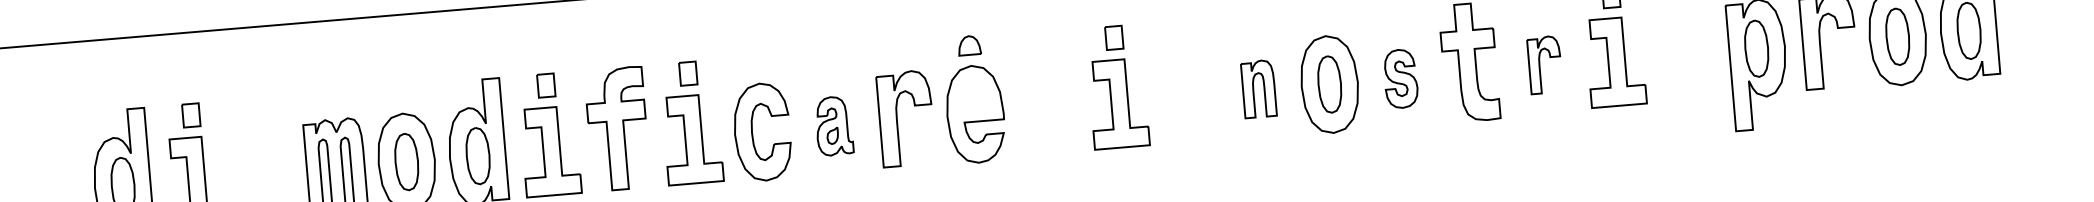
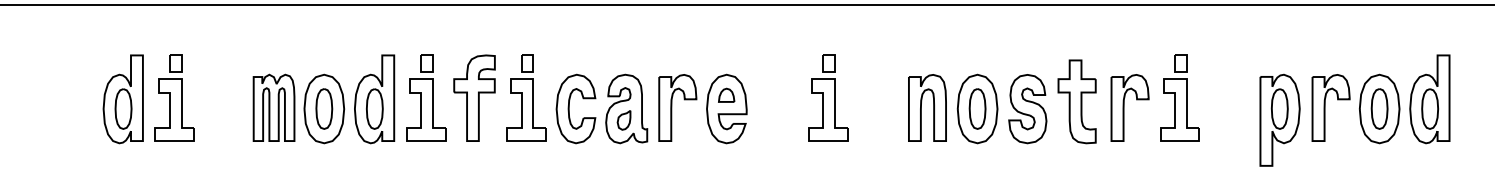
part: (969, 44) -> (726, 94), moved
part: (1544, 64) -> (1129, 107), size x1.67
part: (1400, 79) -> (1027, 109), size x1.67
part: (1258, 88) -> (927, 107), size x1.67
part: (833, 125) -> (626, 108), size x1.67

